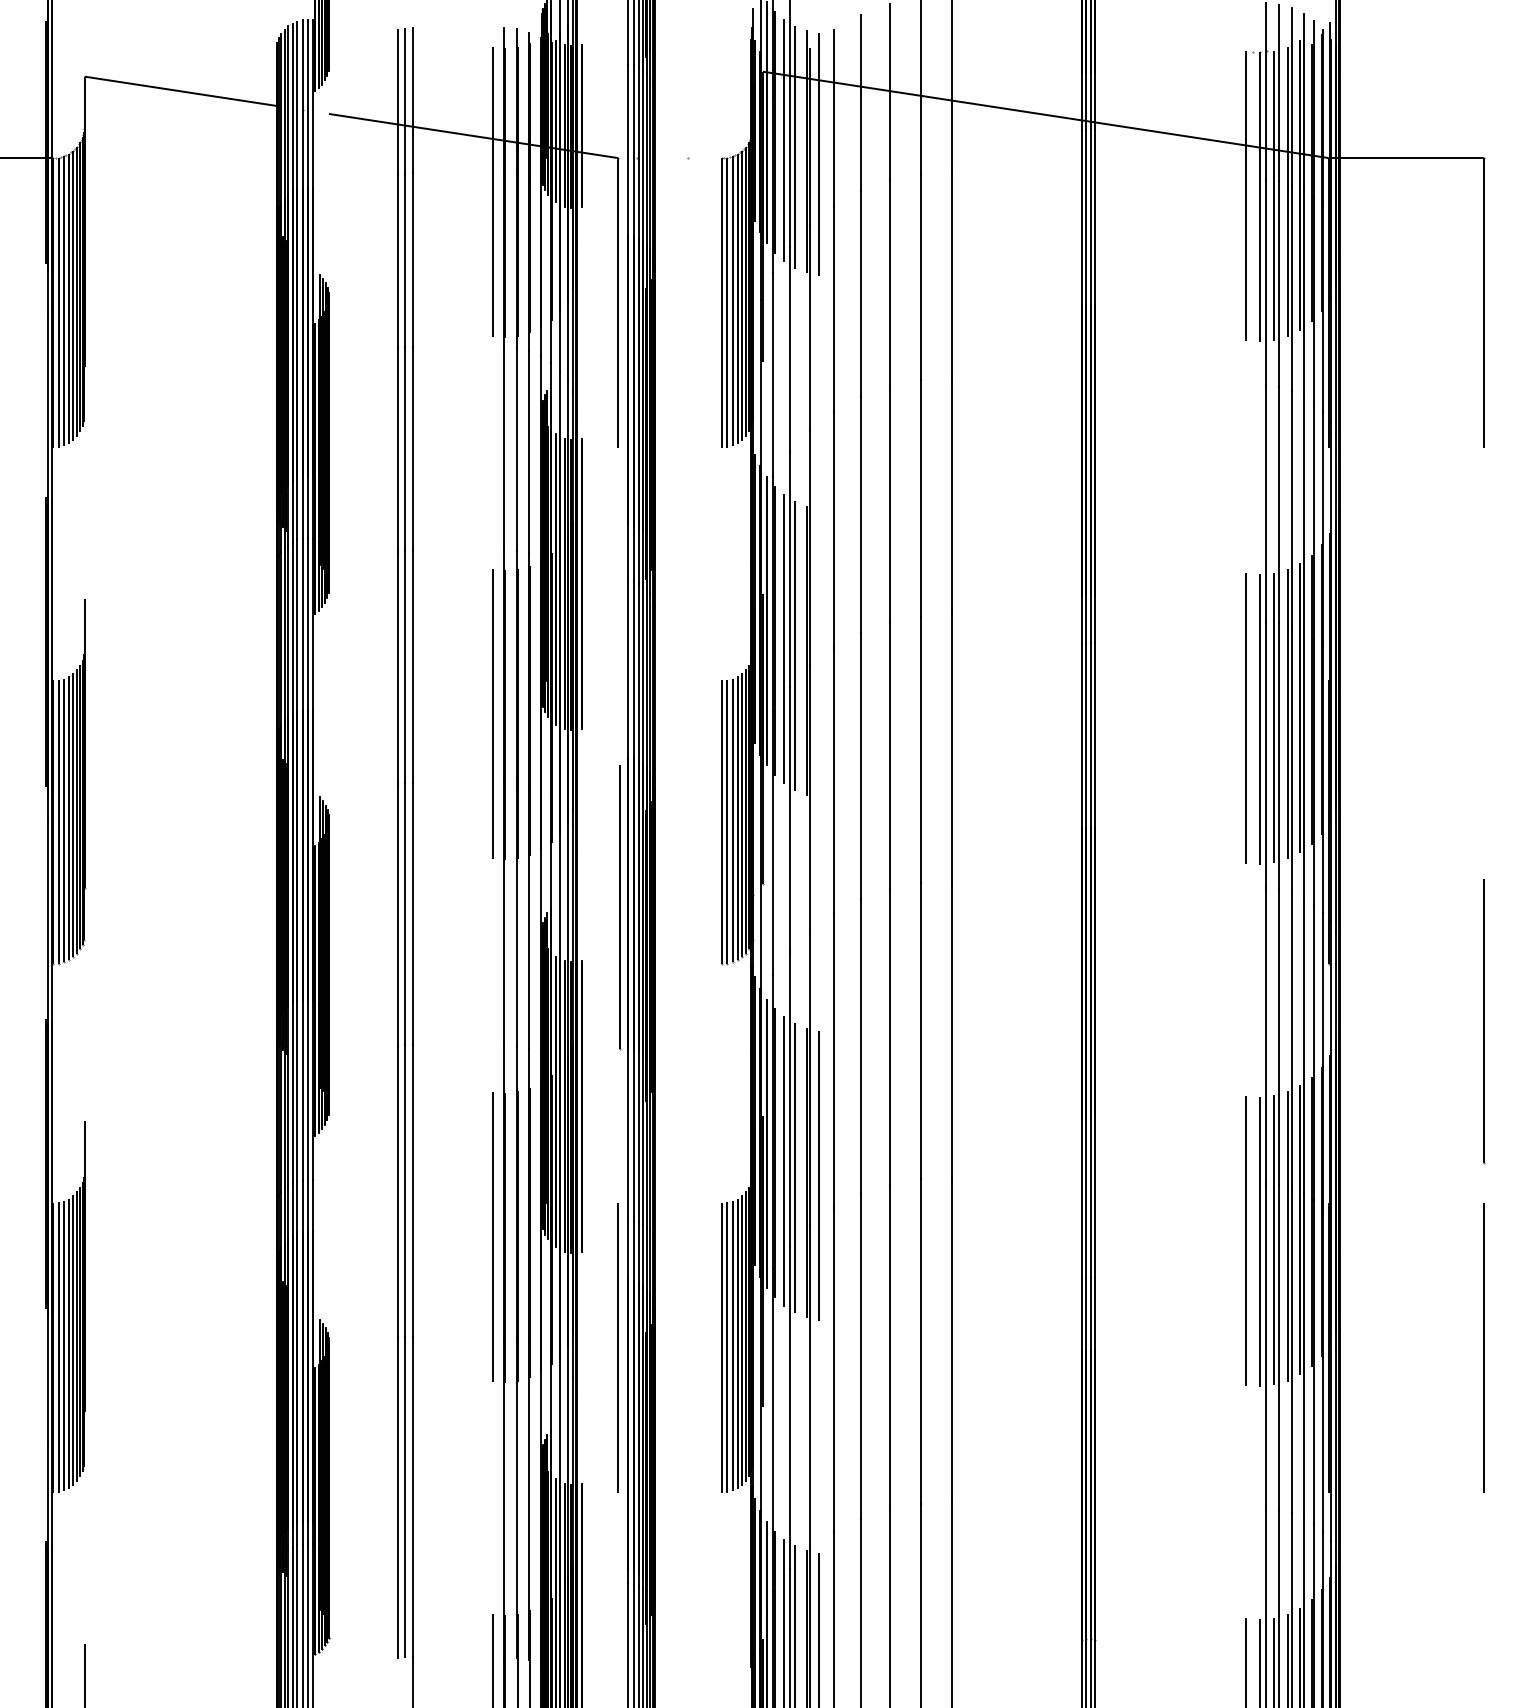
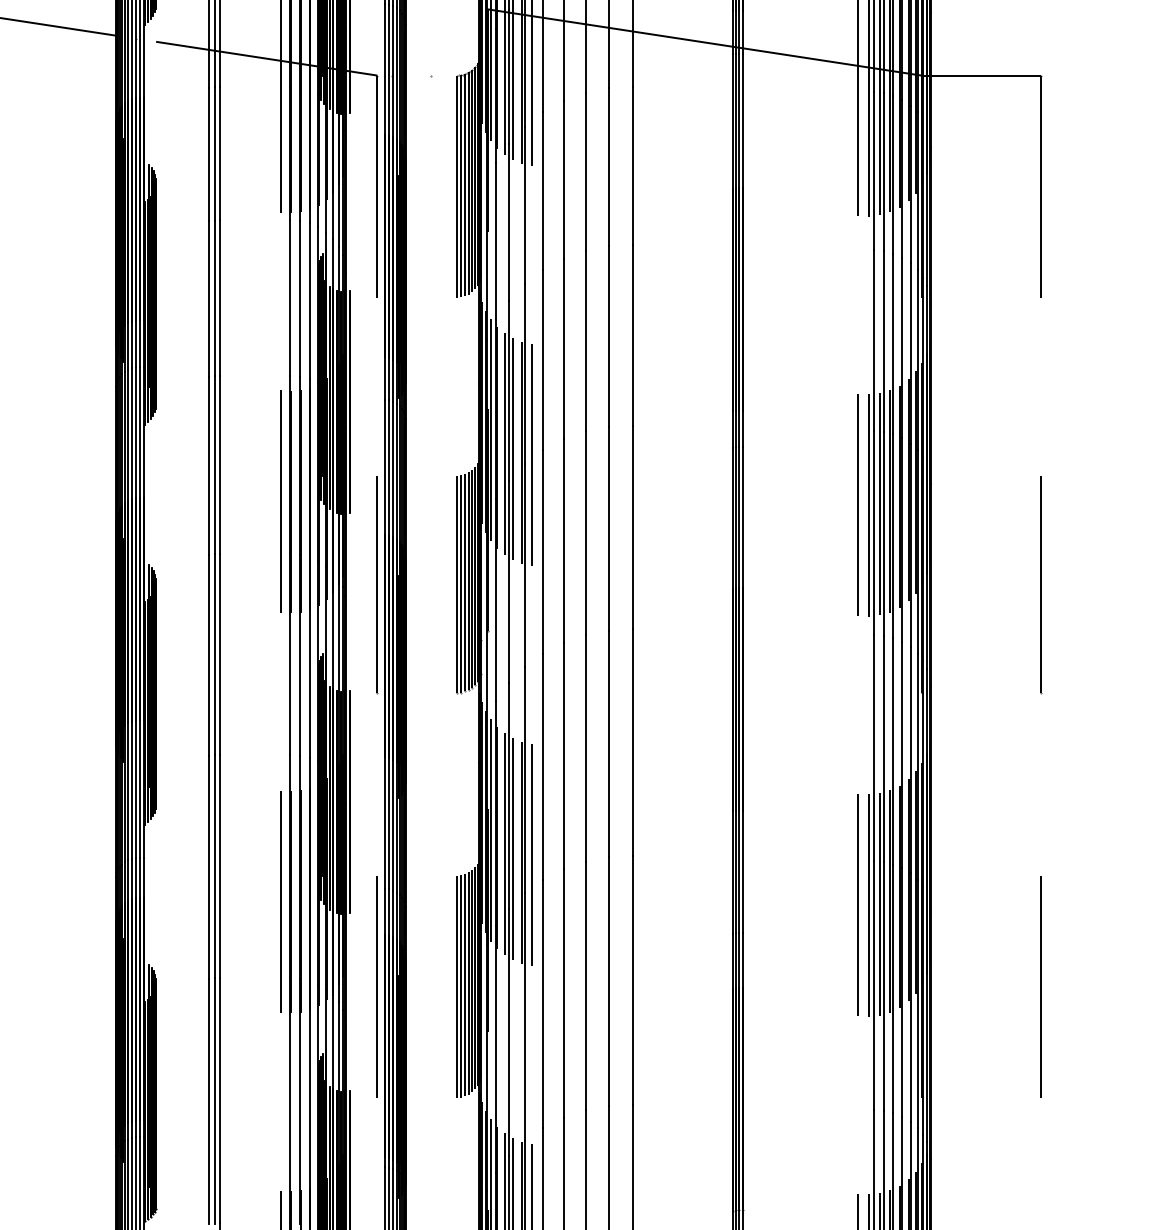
line: (818, 653) -> (530, 454), added
line: (620, 907) -> (377, 584), moved
line: (1484, 1021) -> (1040, 584), moved

